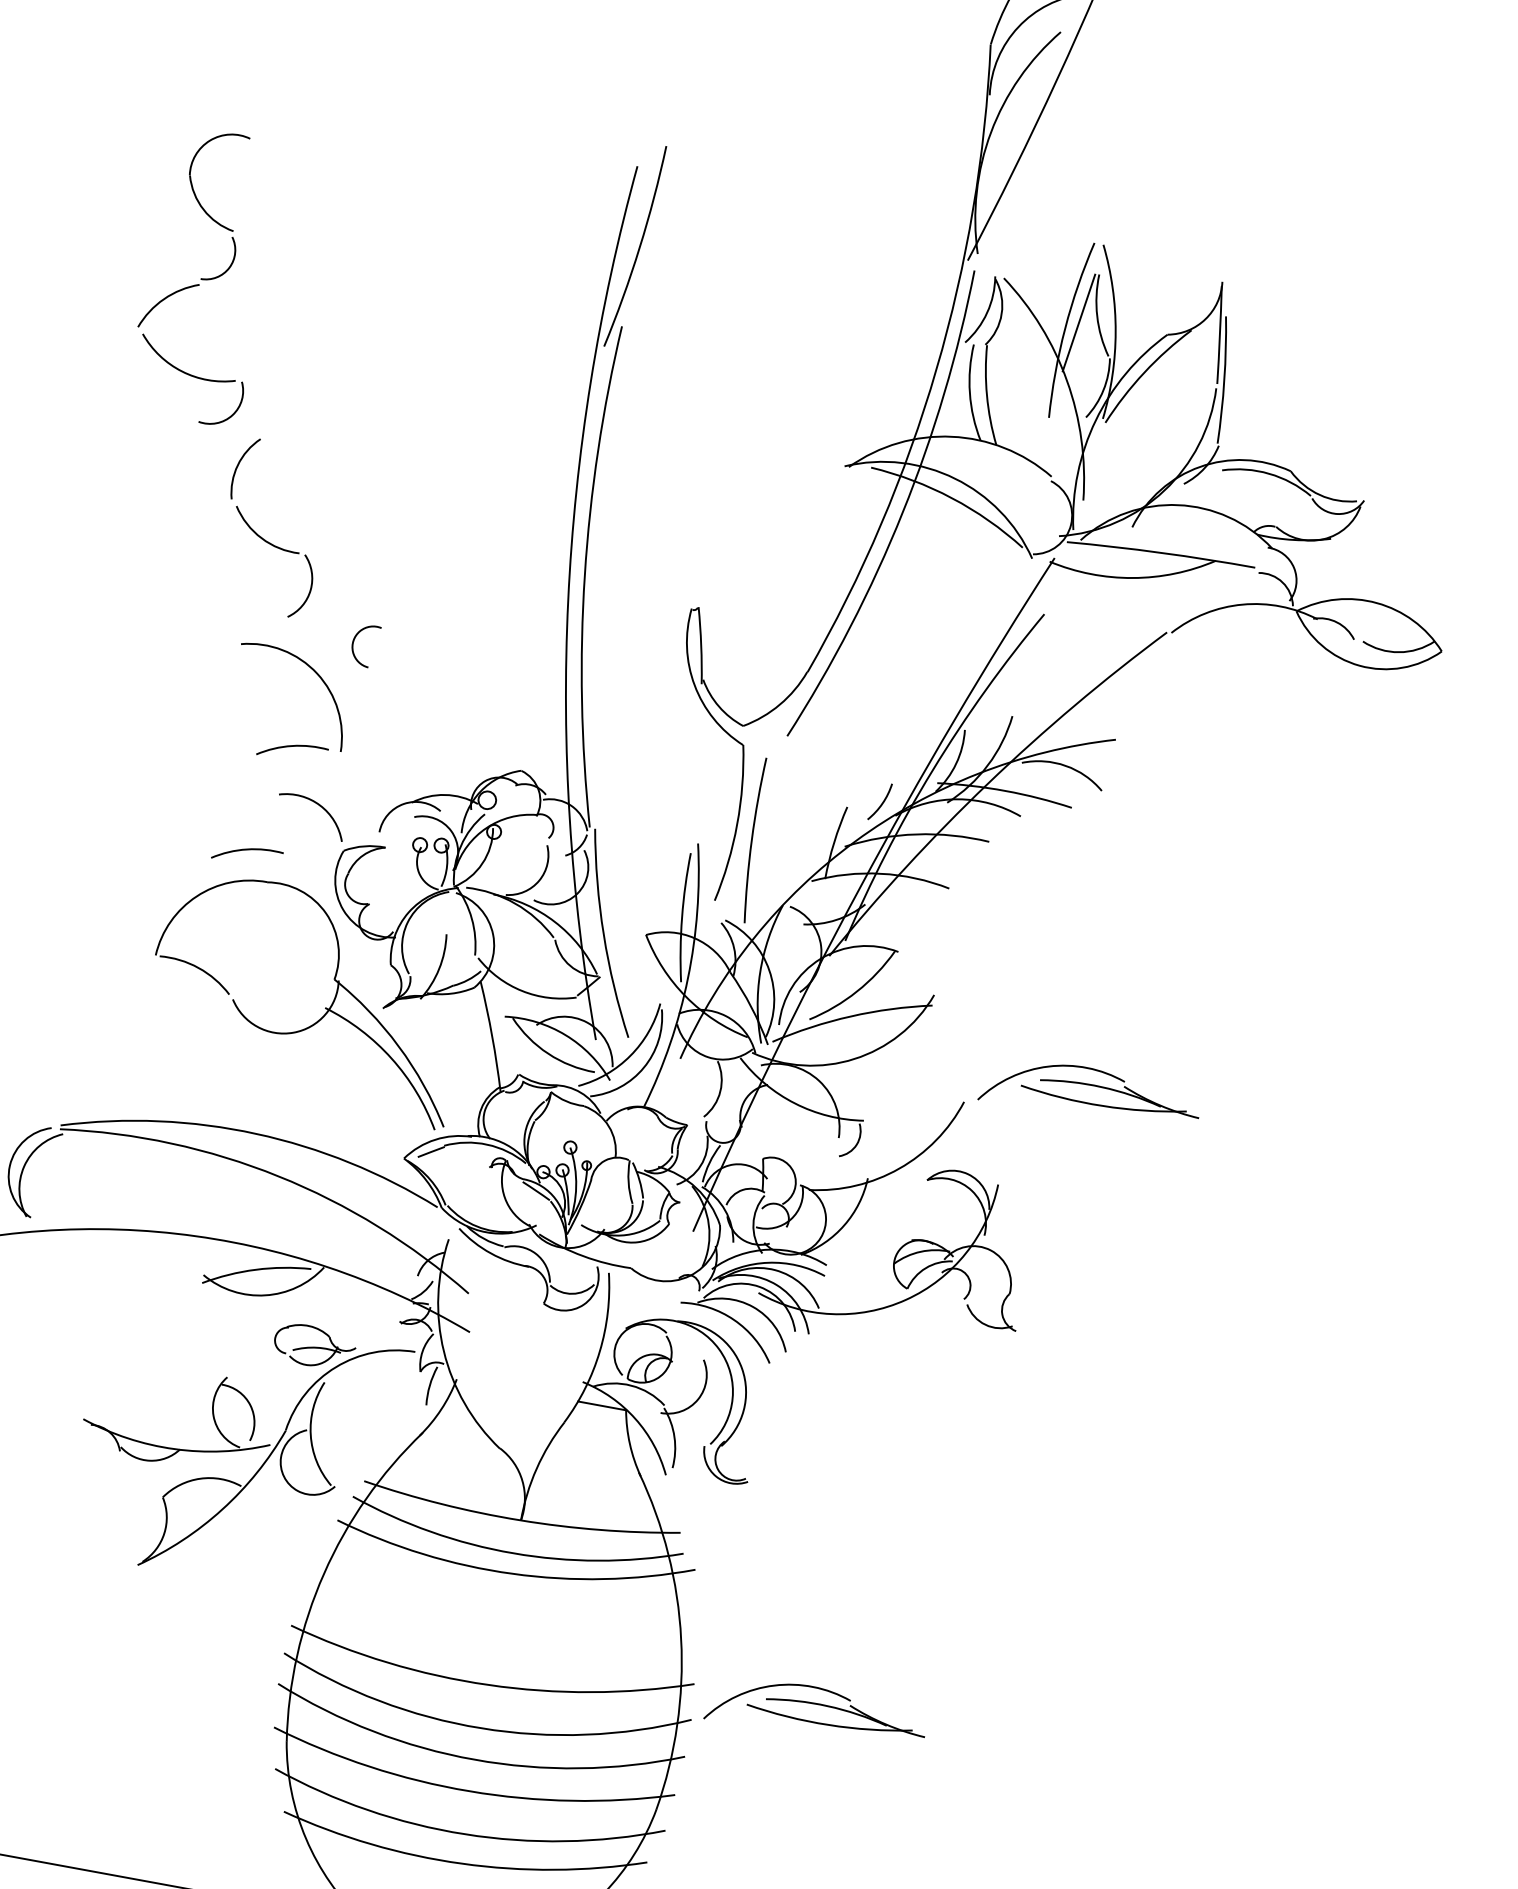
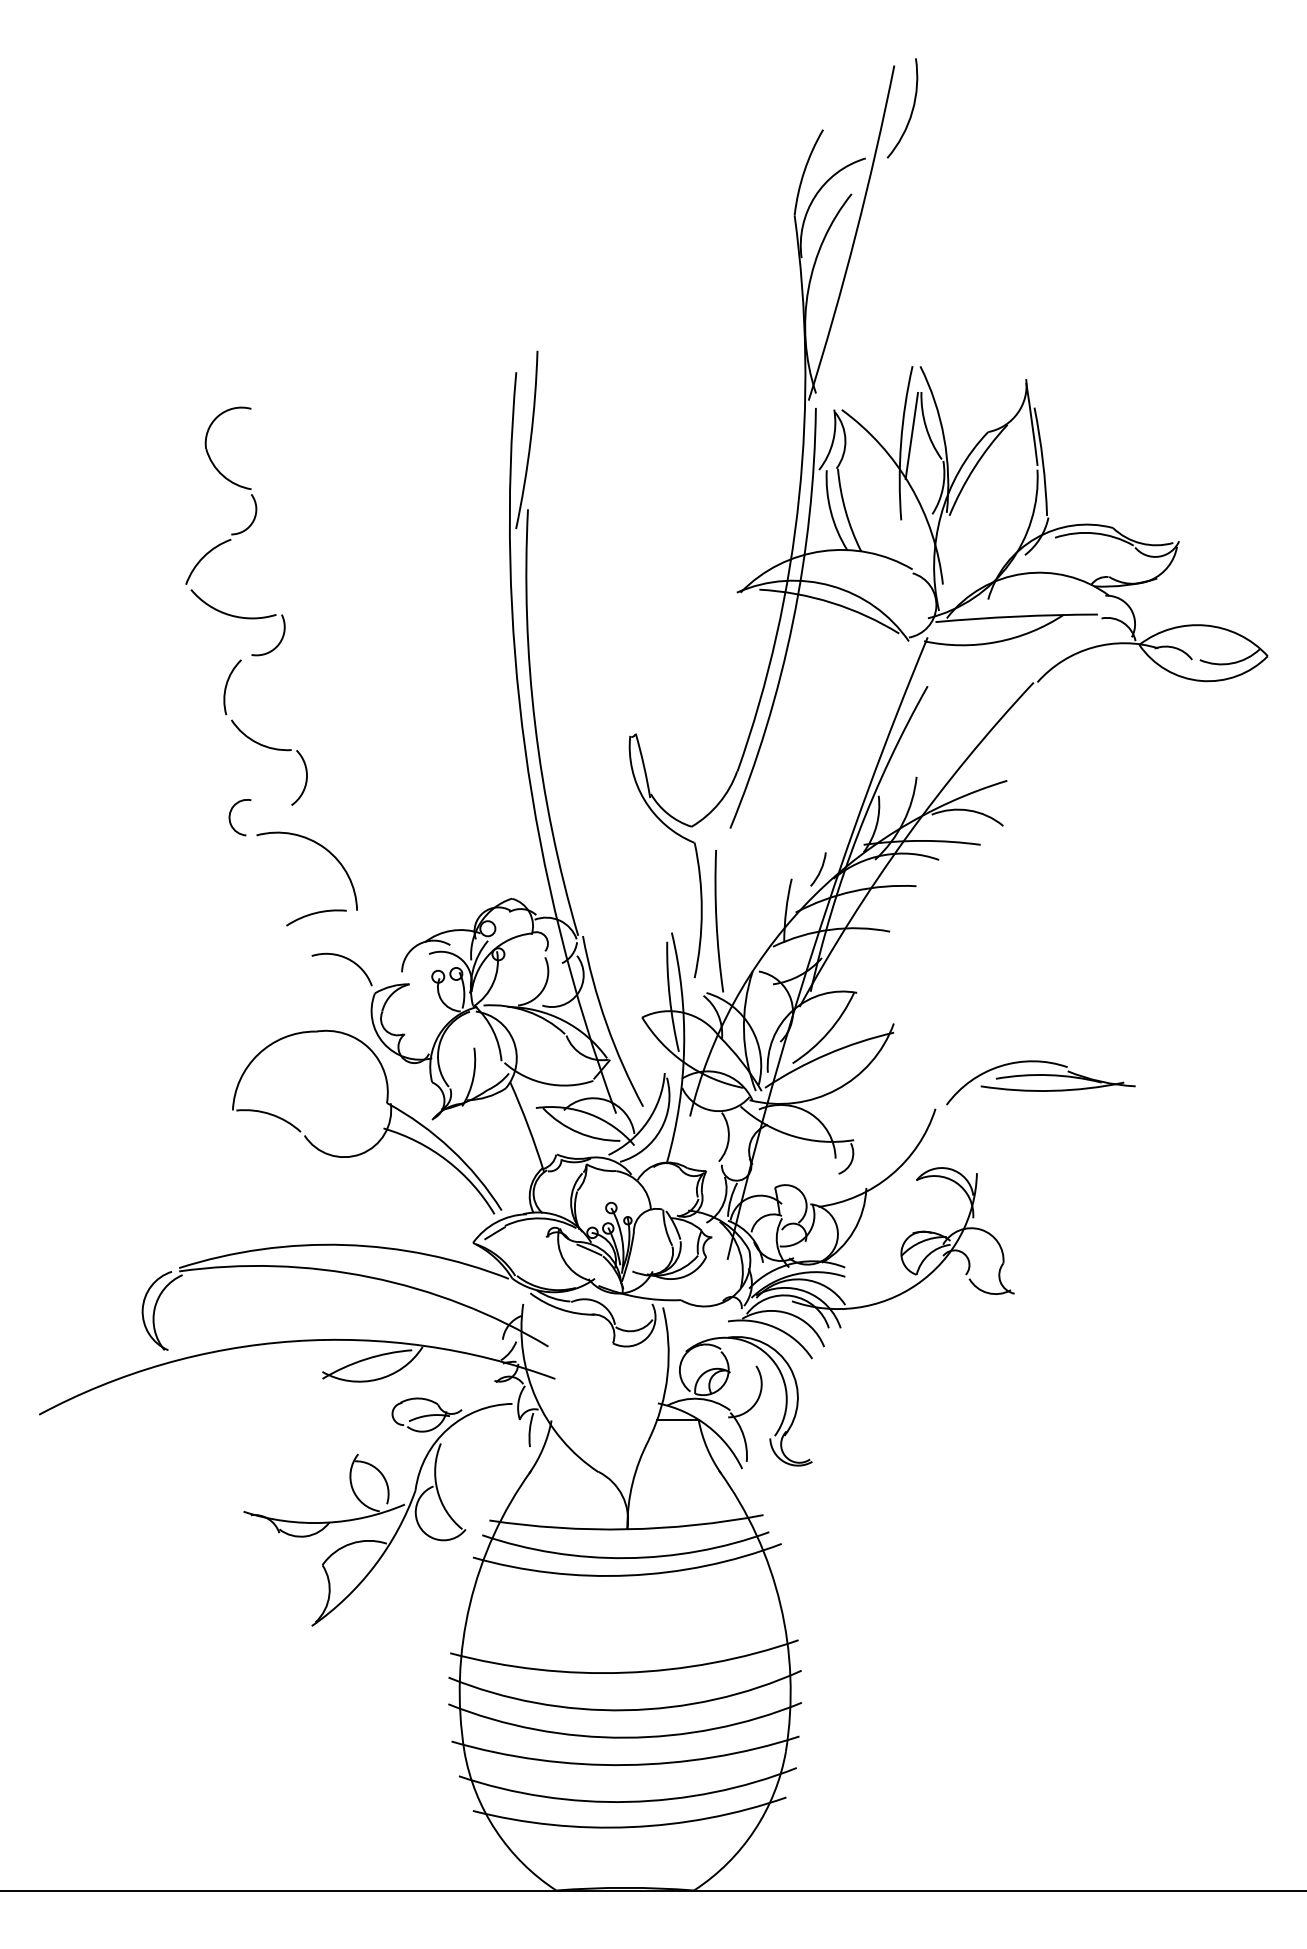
part: (206, 276) -> (235, 531), moved
arc: (353, 643) -> (230, 817), moved
arc: (246, 850) -> (293, 1008), removed
part: (817, 1704) -> (905, 1638), removed

